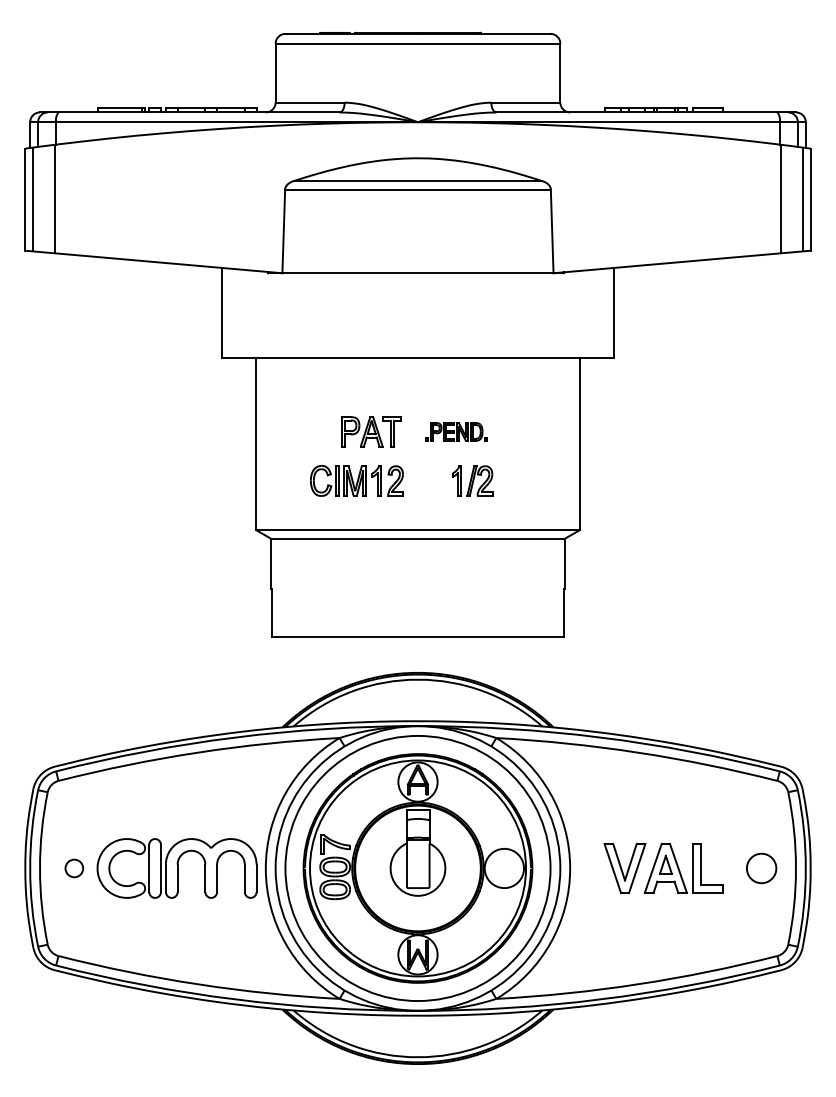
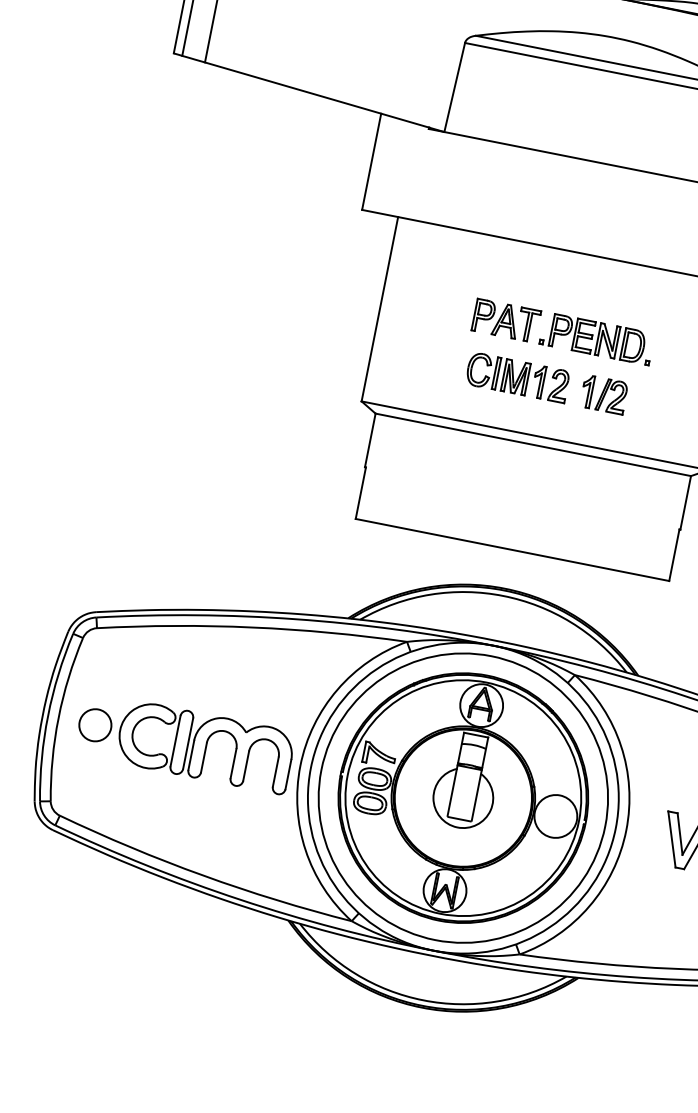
part: (456, 431) -> (597, 338), size x1.67
part: (356, 480) -> (517, 377), moved
circle: (74, 868) -> (95, 725), size x1.67

